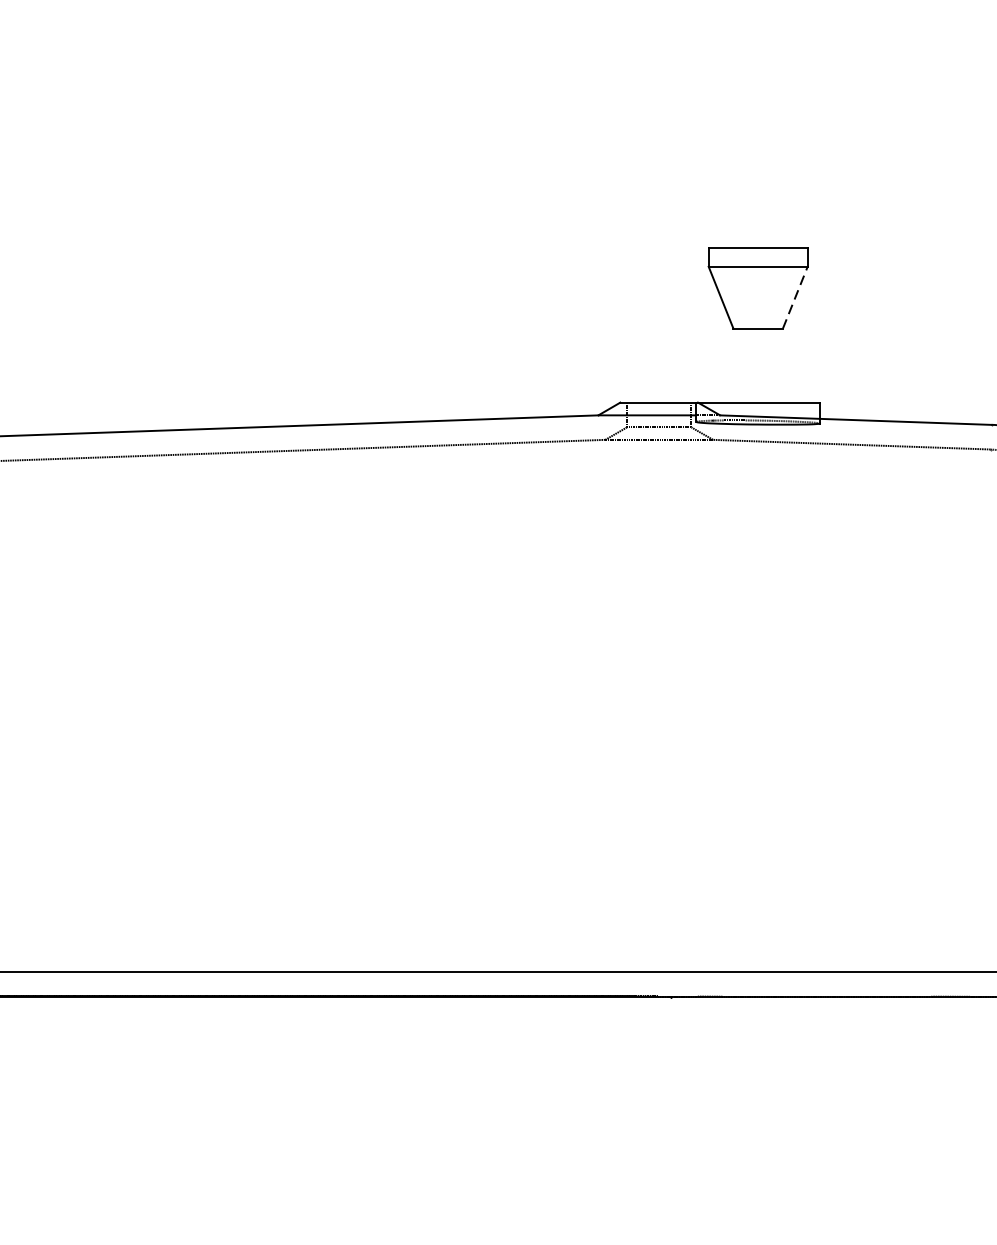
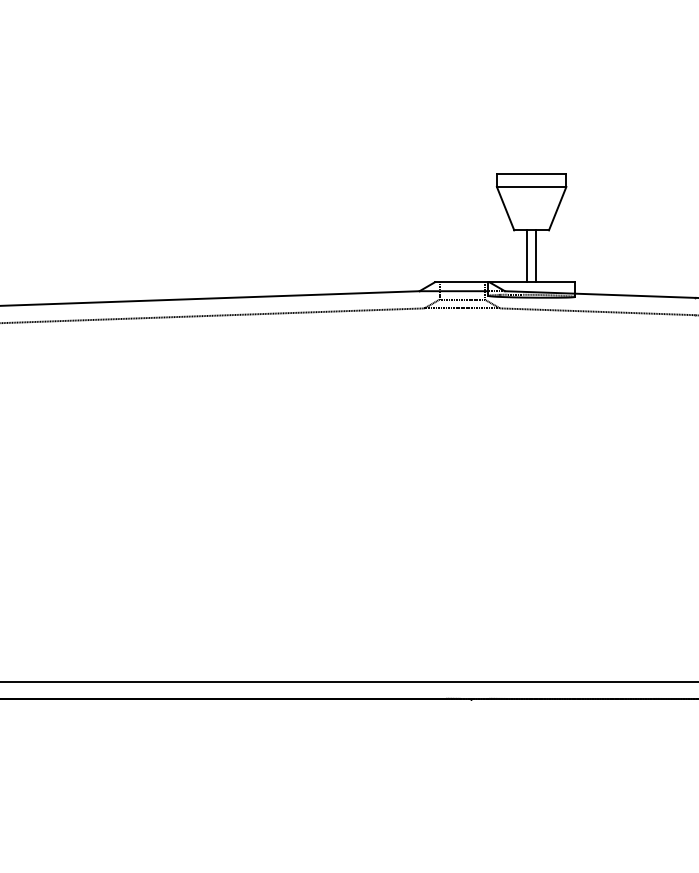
line: (795, 297) -> (557, 208), dashed -> solid
line: (752, 365) -> (527, 256), added
line: (763, 365) -> (535, 256), added

